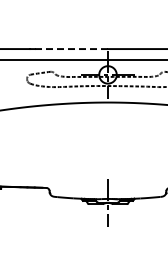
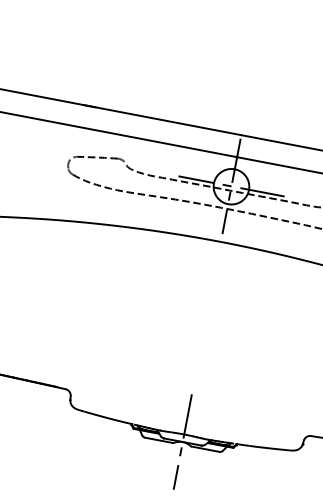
line: (68, 49) -> (162, 120), dashed -> solid

